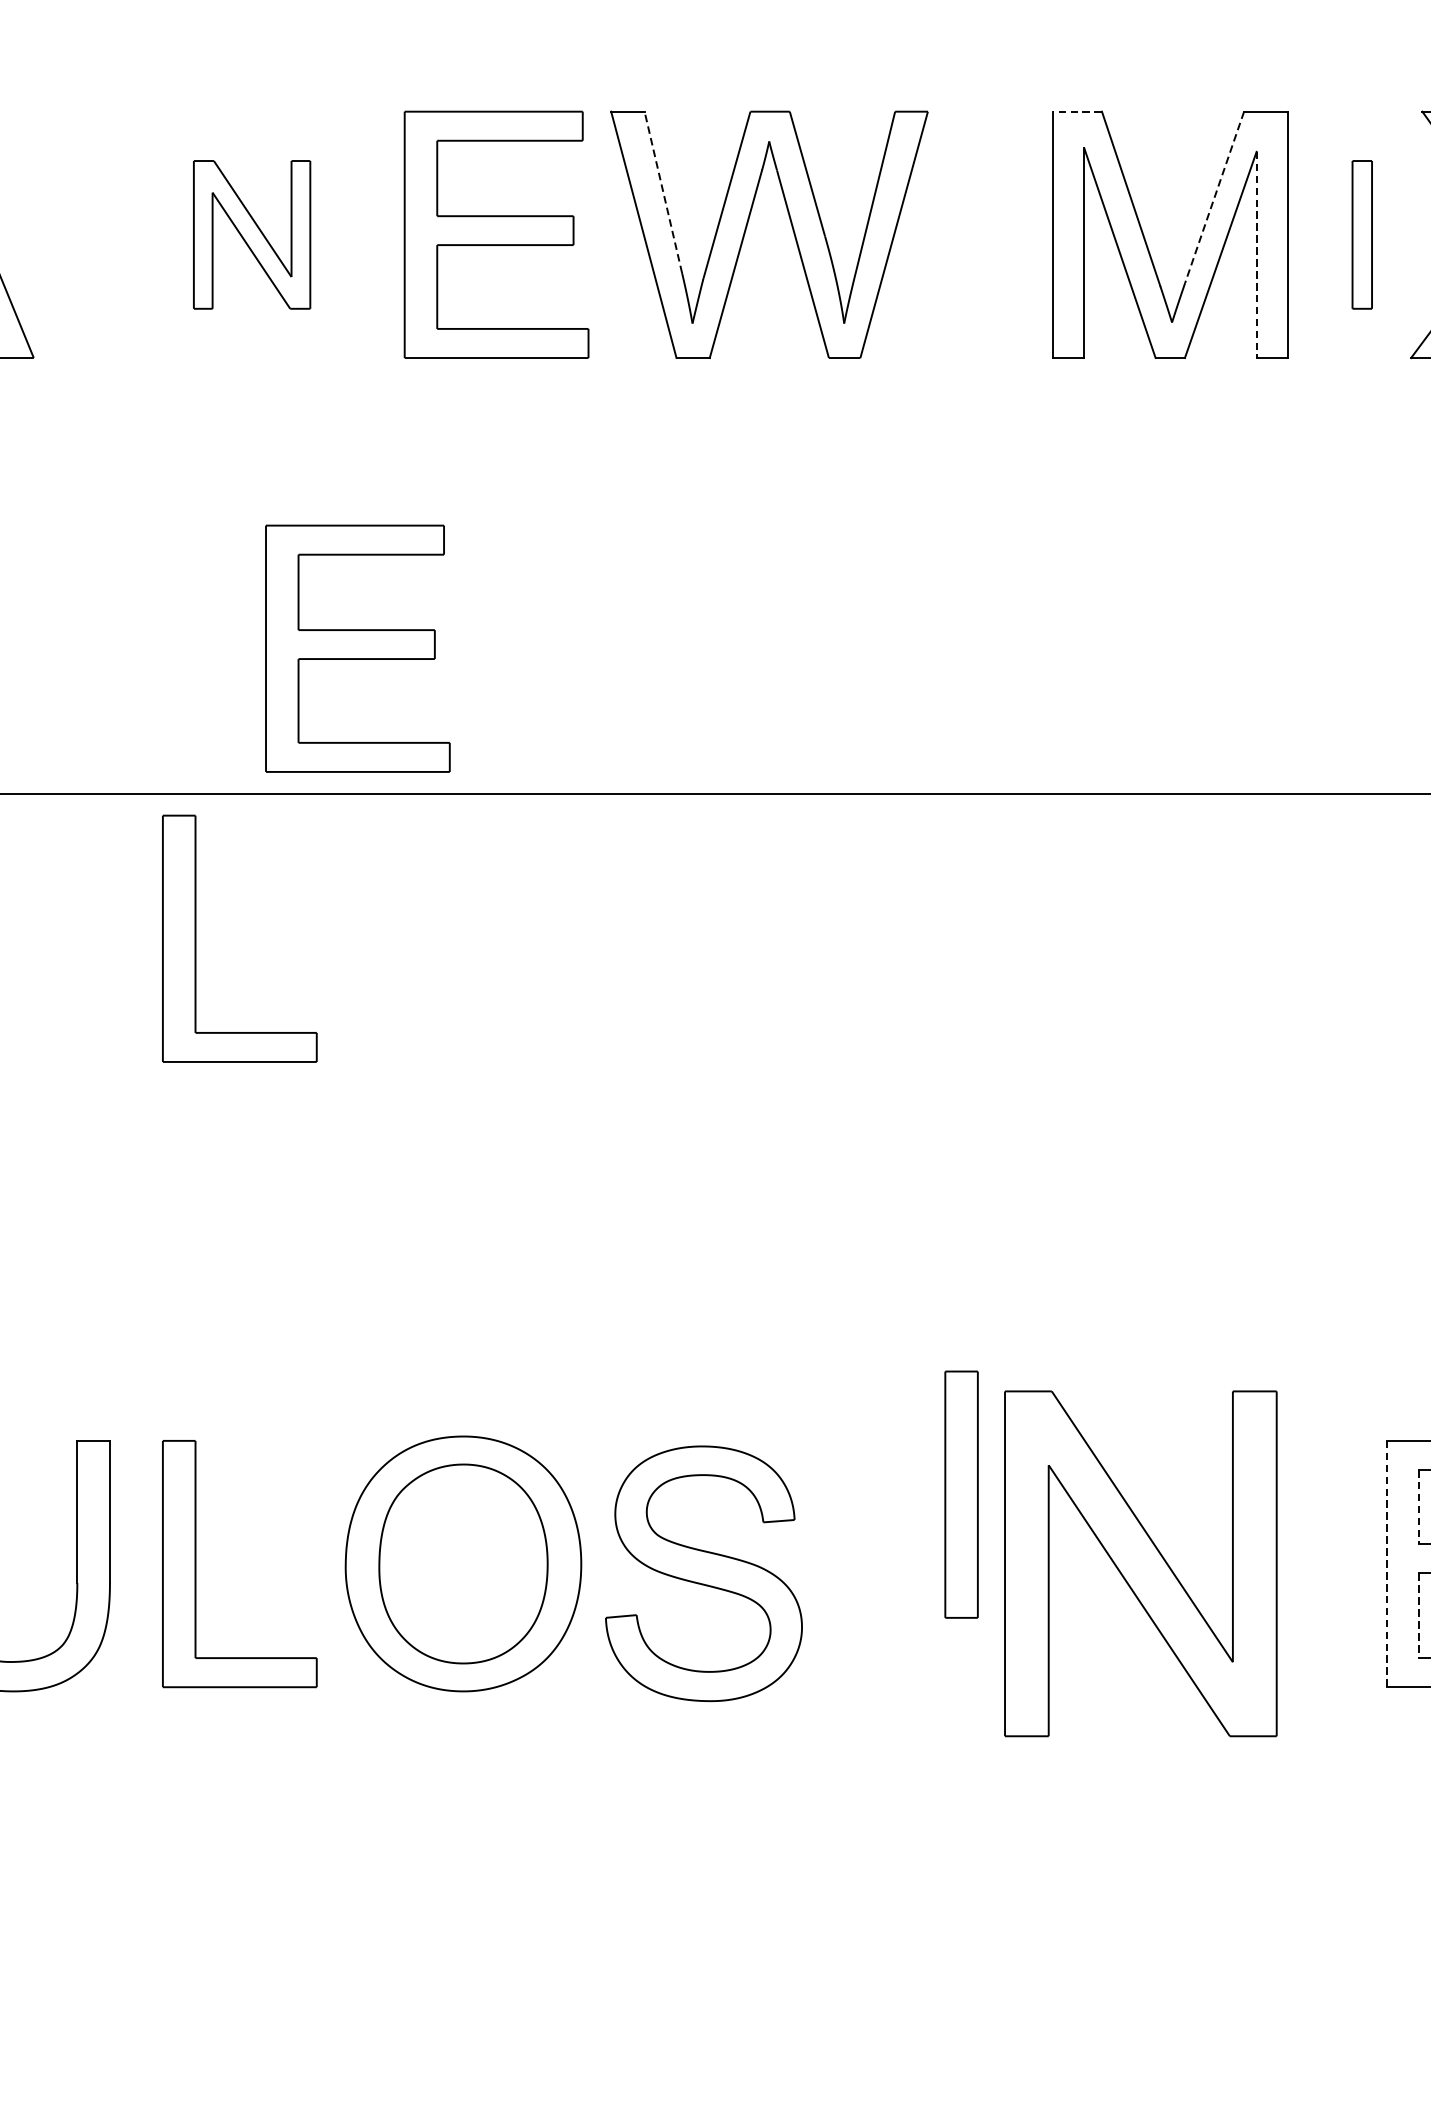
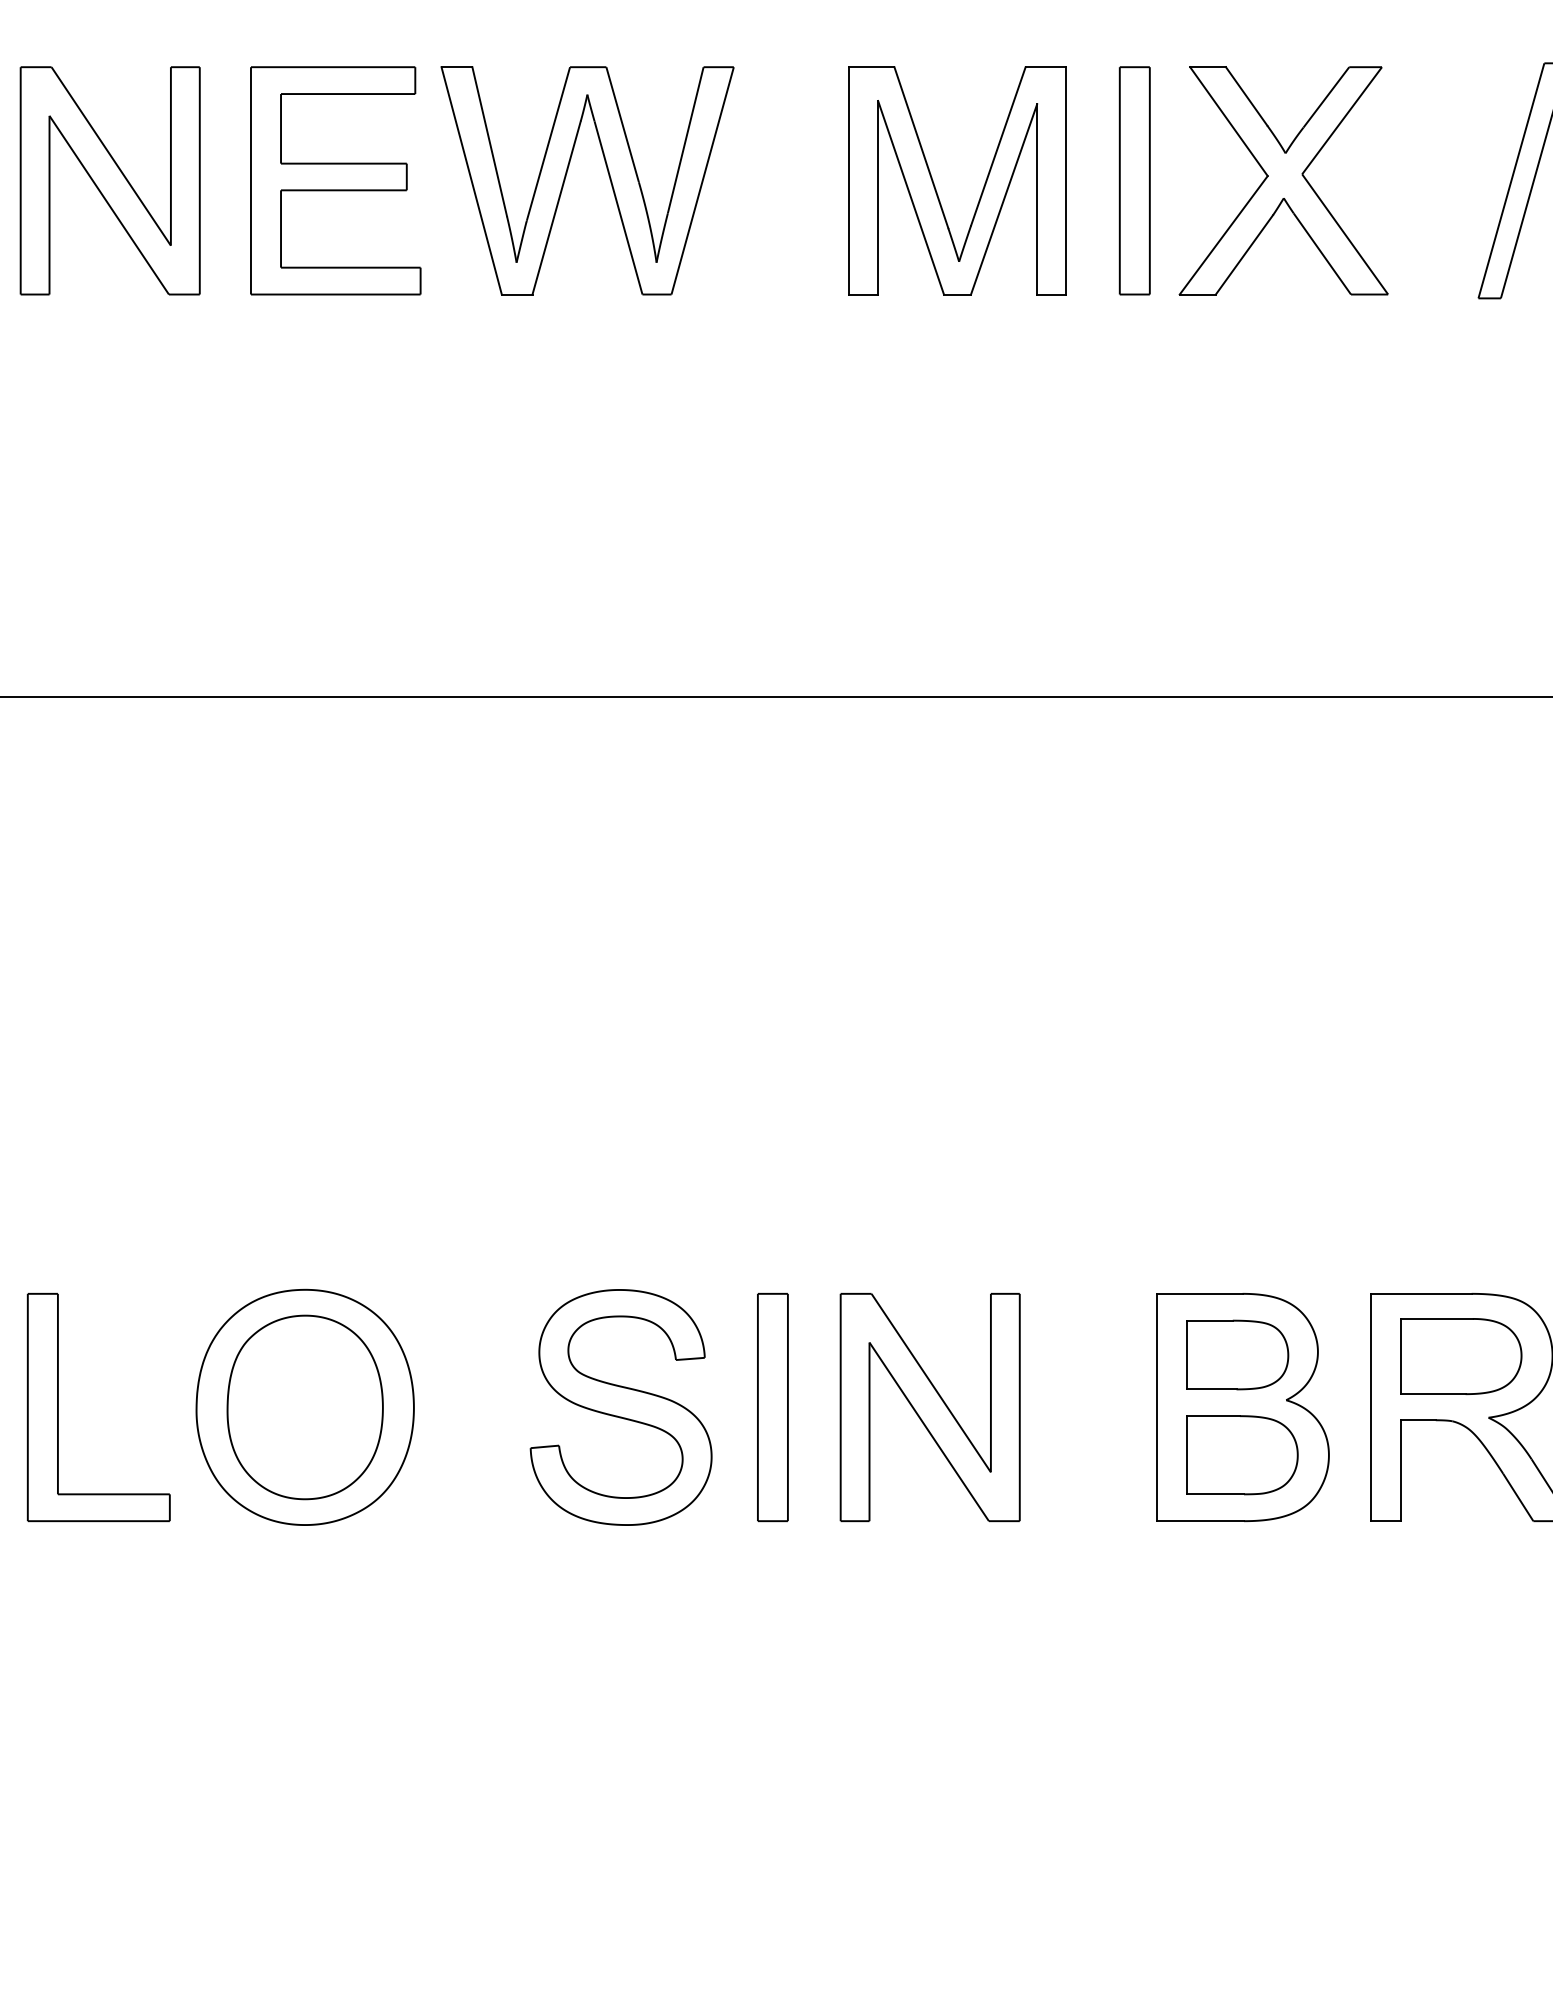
line: (1077, 112) -> (871, 67), dashed -> solid
line: (663, 192) -> (489, 141), dashed -> solid
line: (1214, 197) -> (998, 146), dashed -> solid
part: (251, 234) -> (109, 180), size x1.67
part: (1362, 234) -> (1134, 180), size x1.67
line: (1256, 255) -> (1037, 199), dashed -> solid
part: (357, 648) -> (207, 562), removed
part: (196, 938) -> (58, 830), removed
part: (961, 1494) -> (772, 1407), moved
line: (1419, 1507) -> (1187, 1355), dashed -> solid
part: (1139, 1564) -> (929, 1407), size x0.71
line: (1387, 1564) -> (1157, 1407), dashed -> solid
part: (703, 1573) -> (620, 1407), moved
line: (1419, 1616) -> (1187, 1455), dashed -> solid

